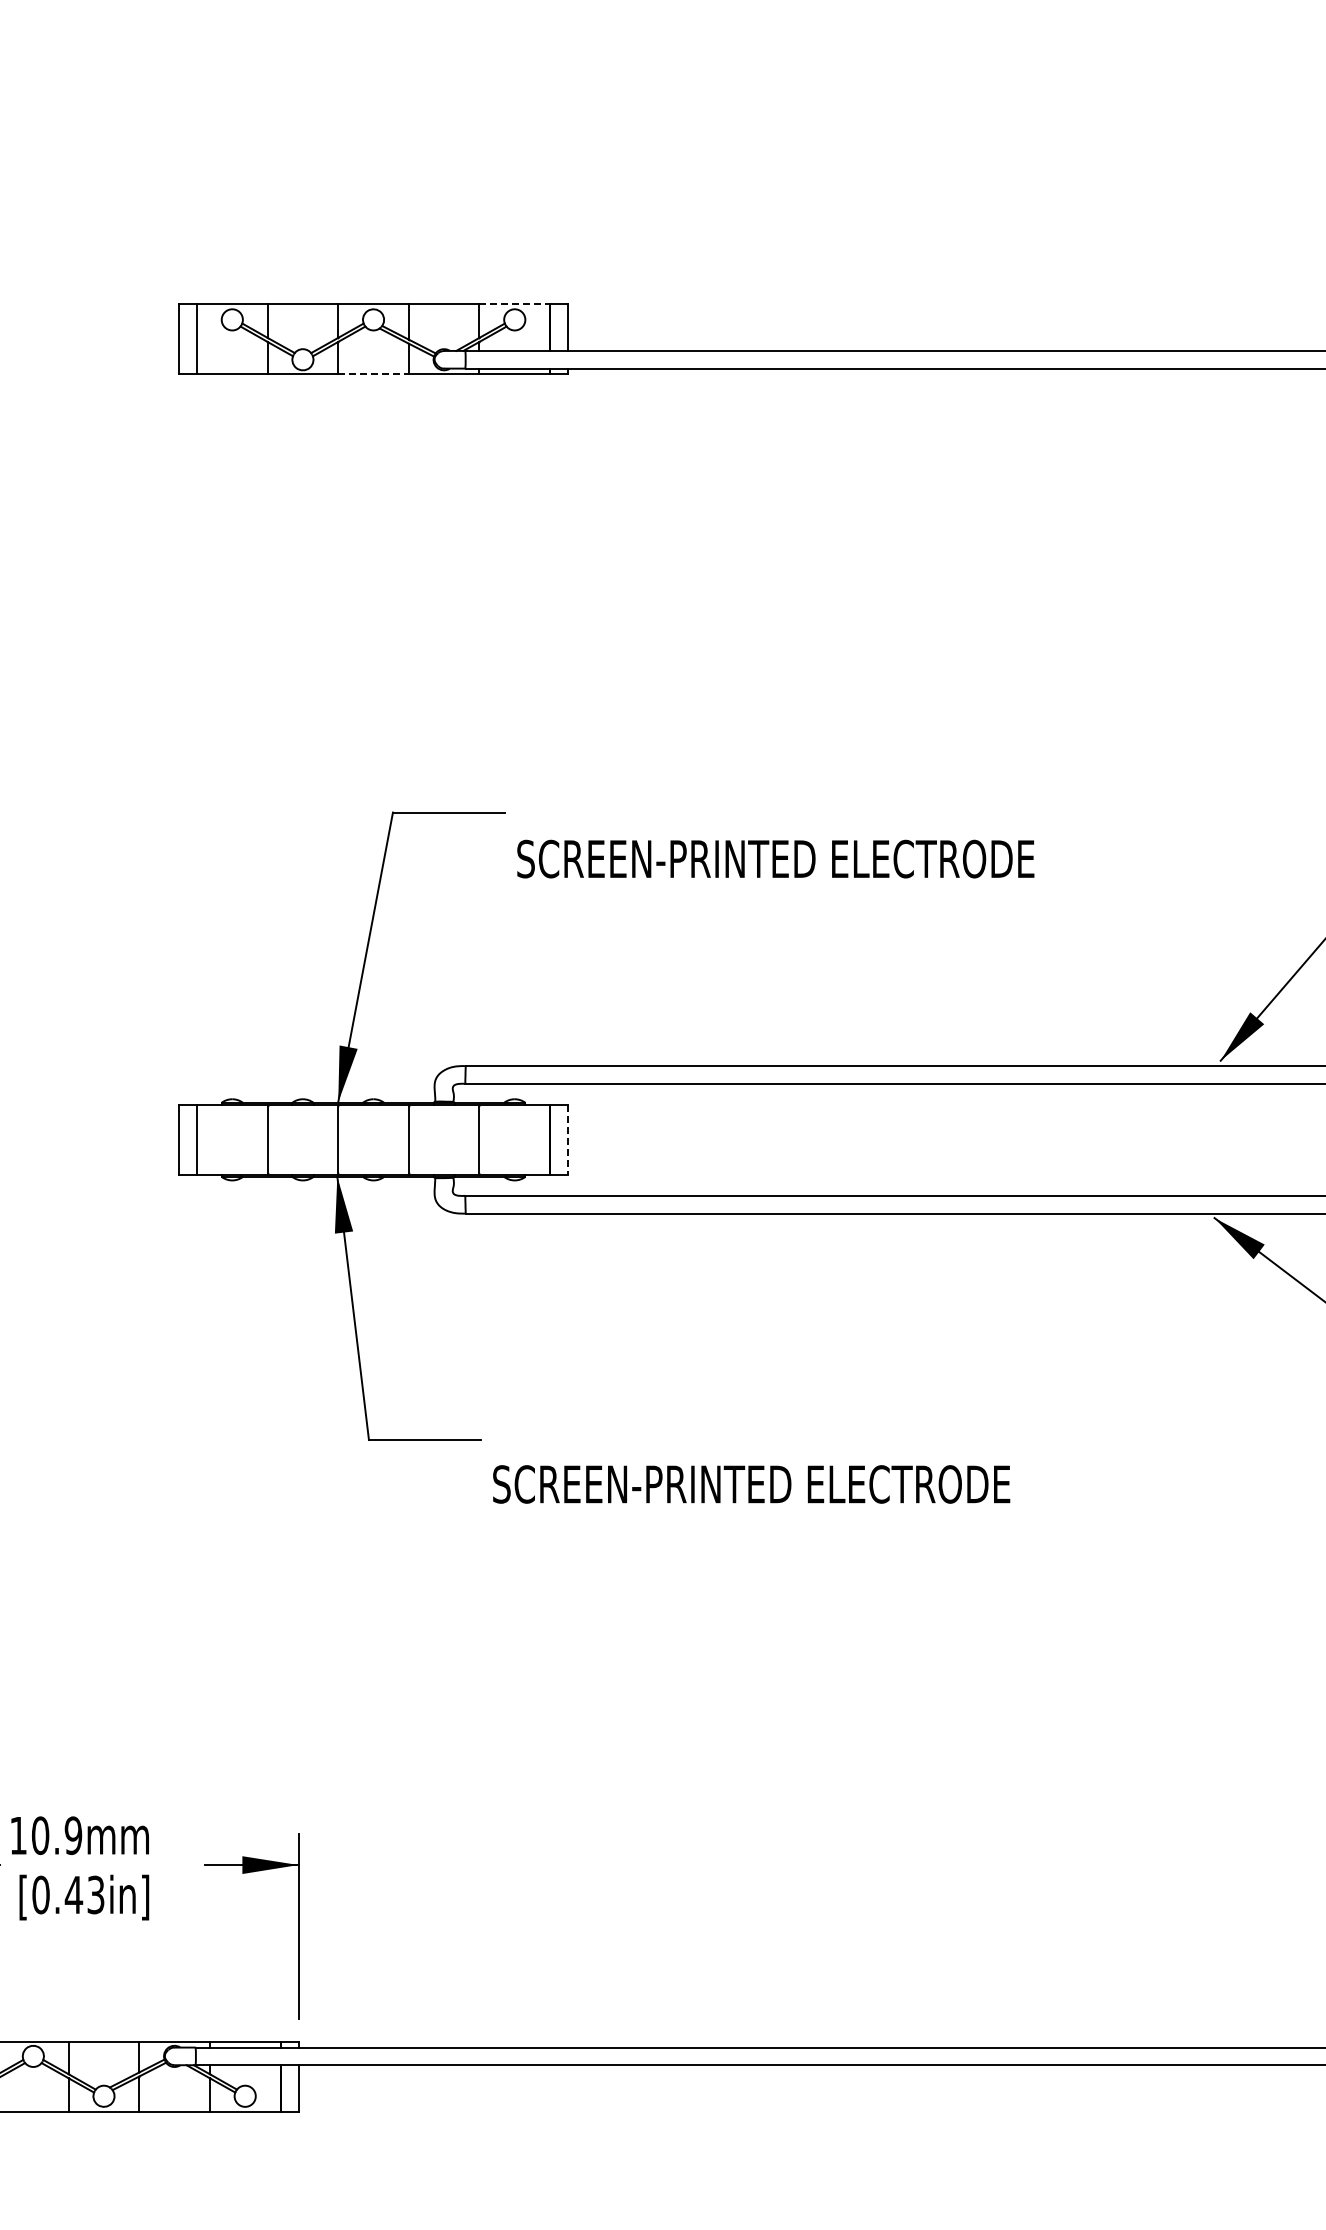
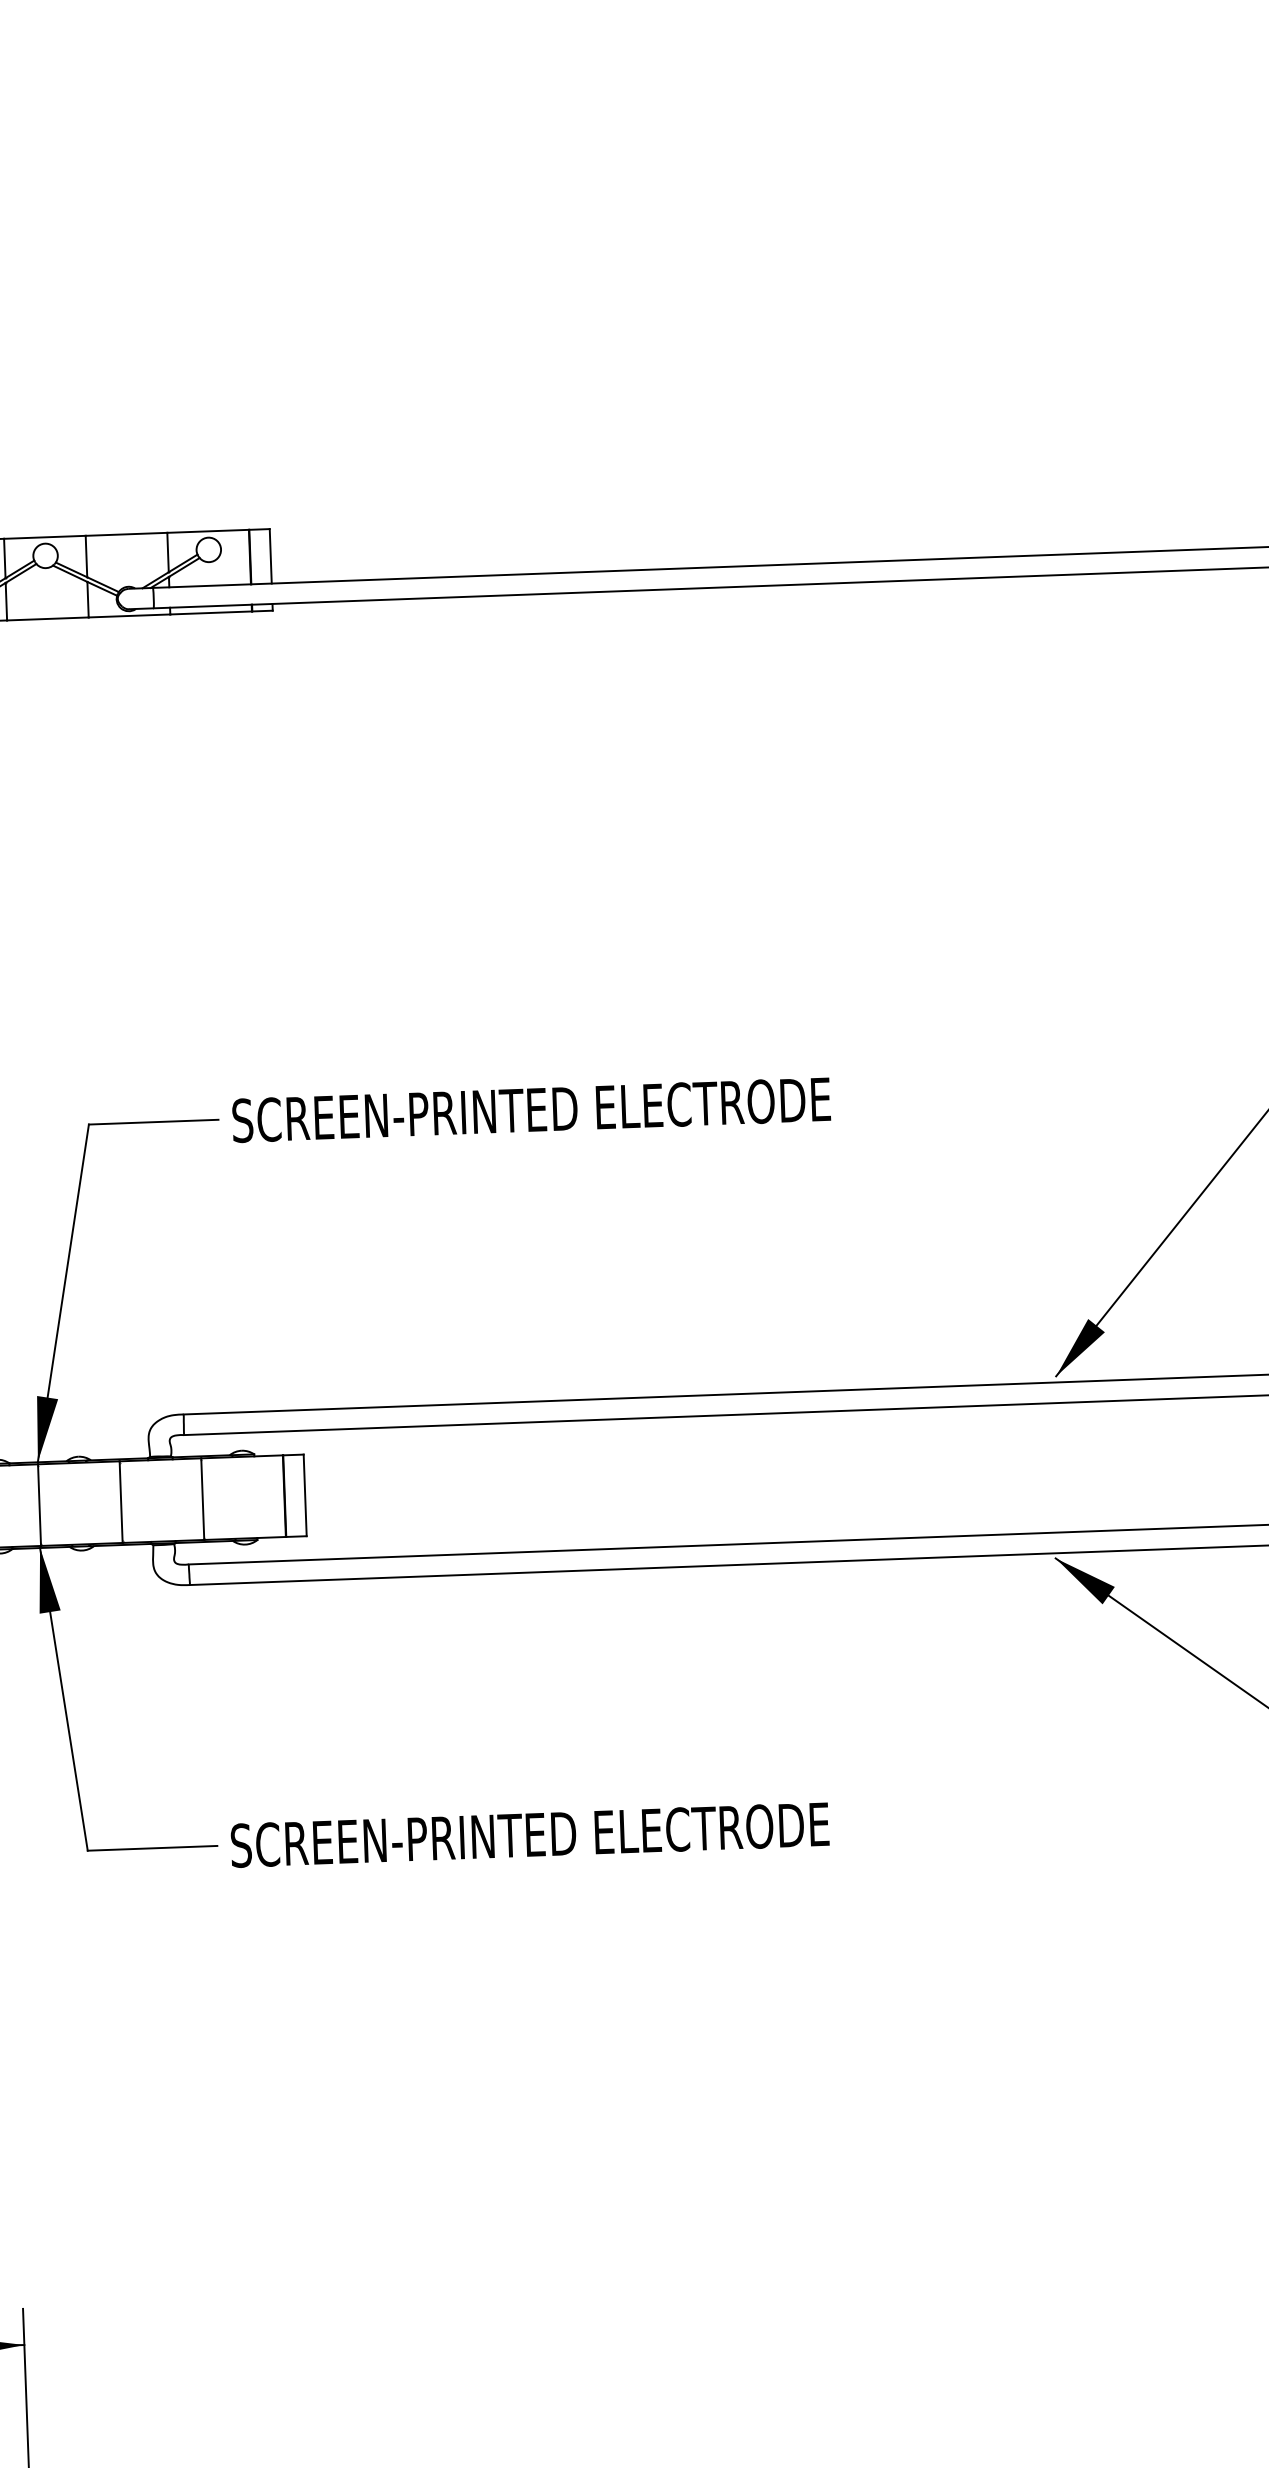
line: (515, 303) -> (208, 530), dashed -> solid
line: (374, 374) -> (49, 618), dashed -> solid
text: (775, 858) -> (531, 1109), moved
line: (568, 1140) -> (305, 1496), dashed -> solid
text: (751, 1484) -> (529, 1835), moved

